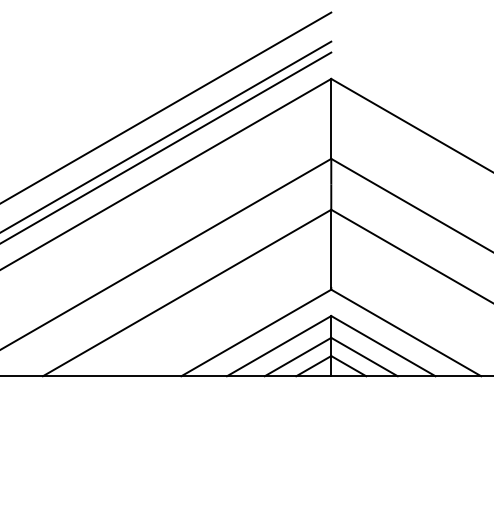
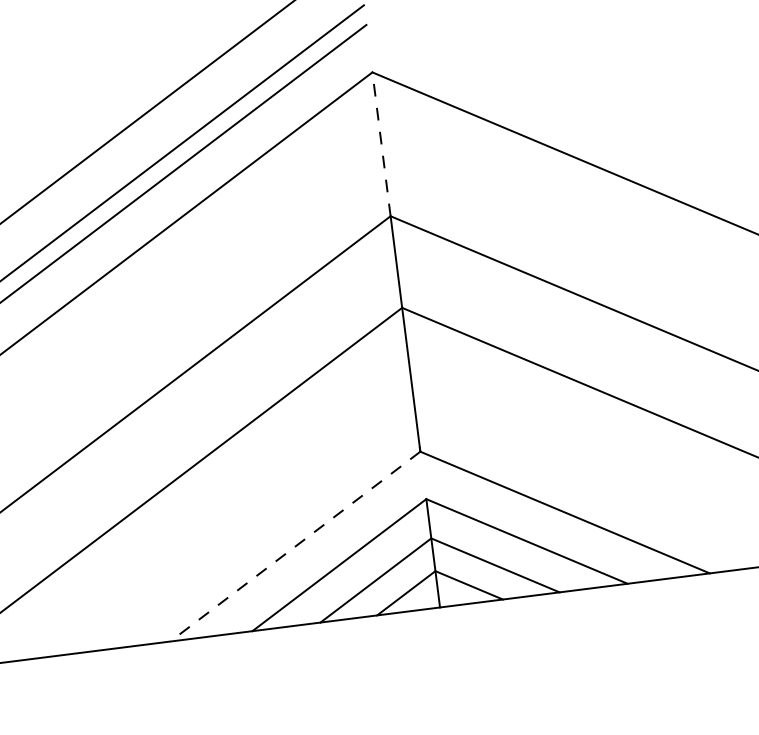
line: (331, 118) -> (381, 143), solid -> dashed
line: (256, 332) -> (295, 545), solid -> dashed

